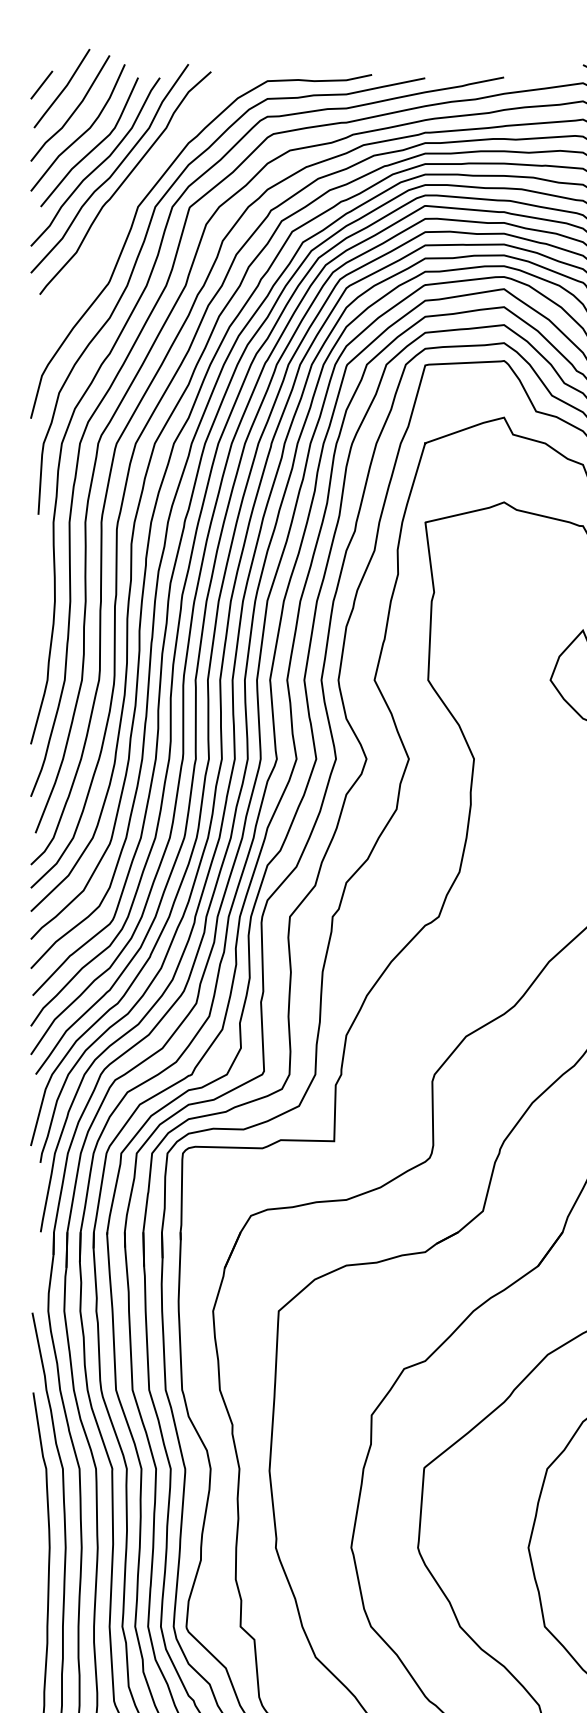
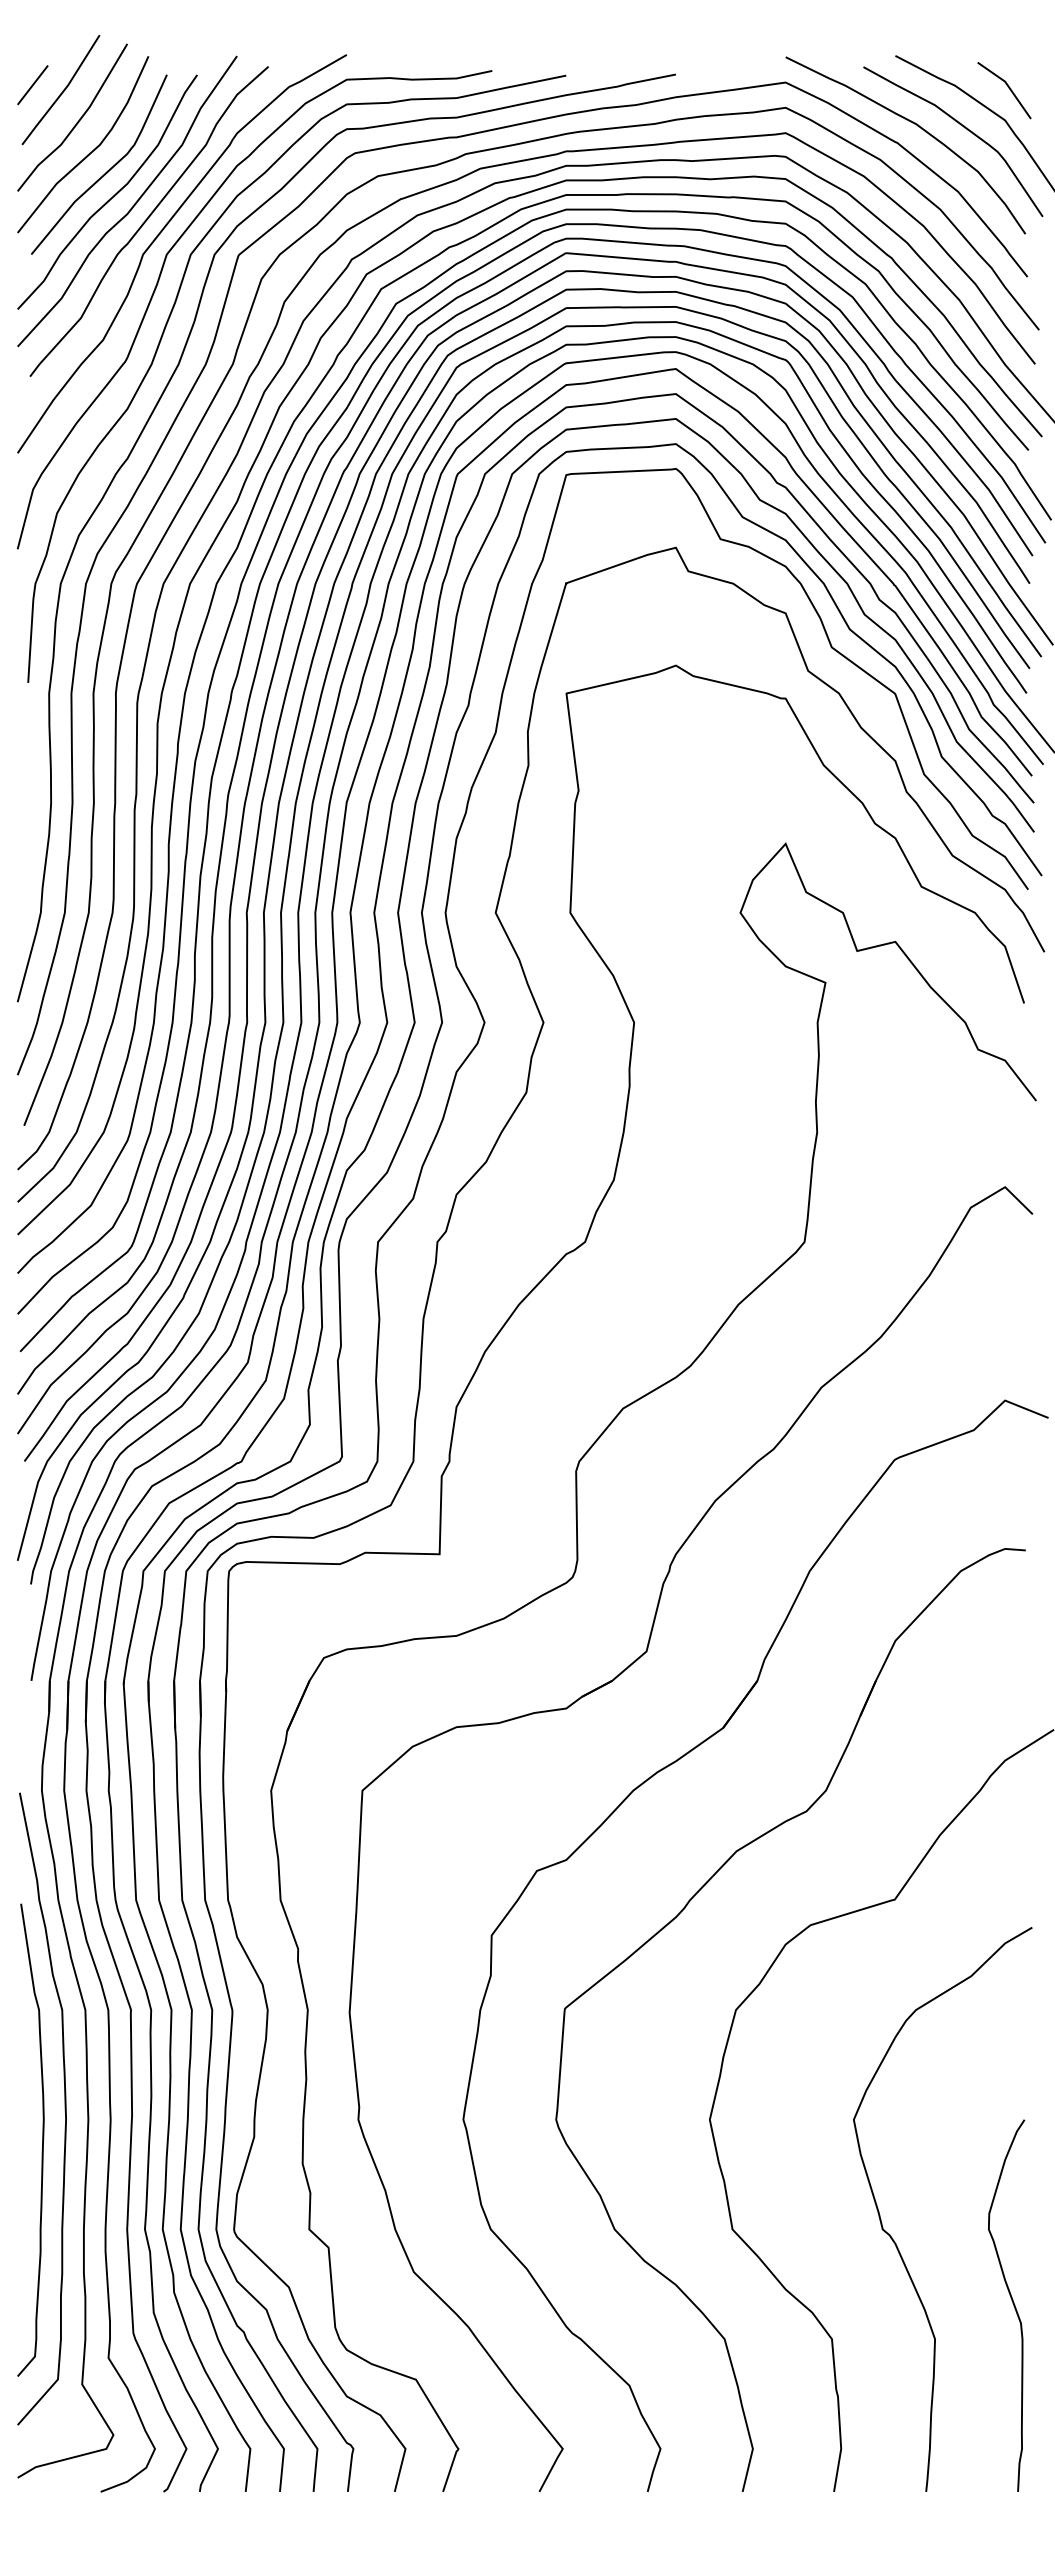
curve: (133, 192) -> (160, 234), added

